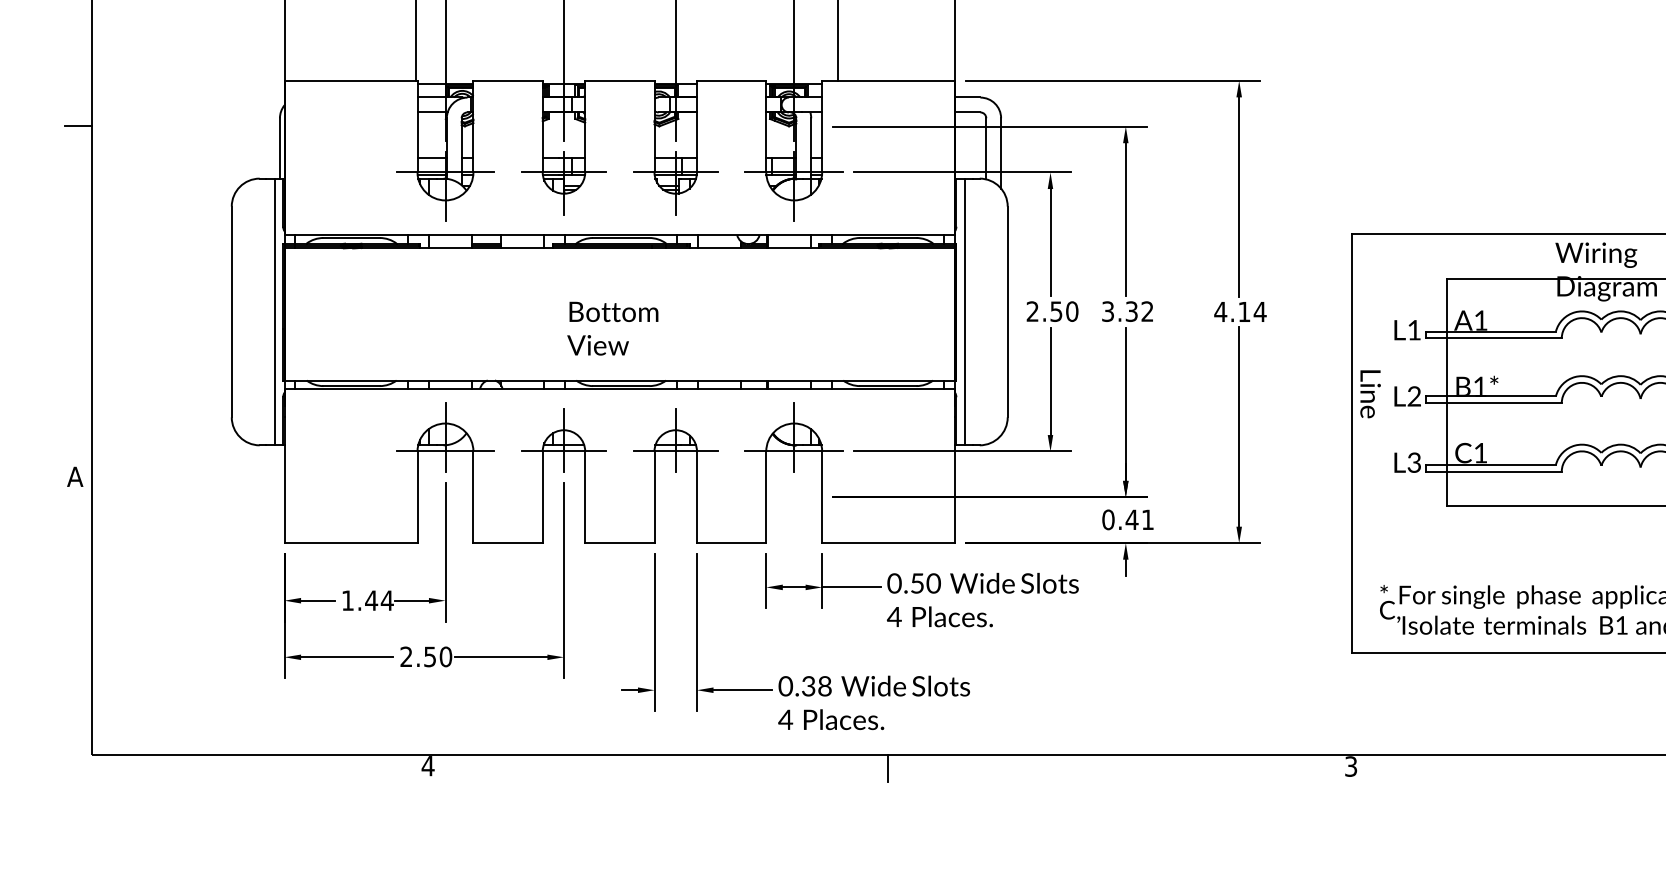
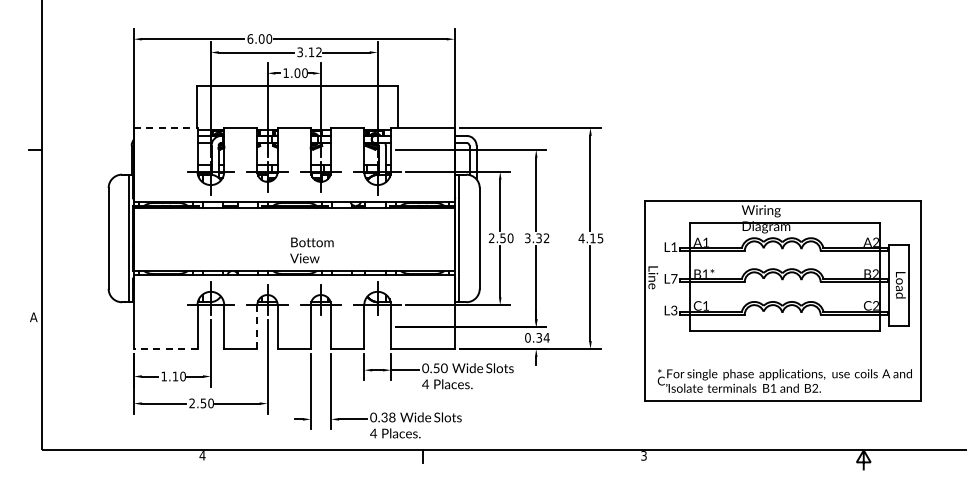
line: (350, 79) -> (165, 127), solid -> dashed
text: (1260, 312) -> (600, 238), 4.14 -> 4.15
text: (611, 328) -> (311, 250), moved
text: (1414, 395) -> (674, 278), L2 -> L7
line: (542, 498) -> (257, 327), solid -> dashed
text: (1138, 519) -> (542, 337), 0.41 -> 0.34
line: (350, 544) -> (165, 349), solid -> dashed
text: (379, 600) -> (179, 376), 1.44 -> 1.10

